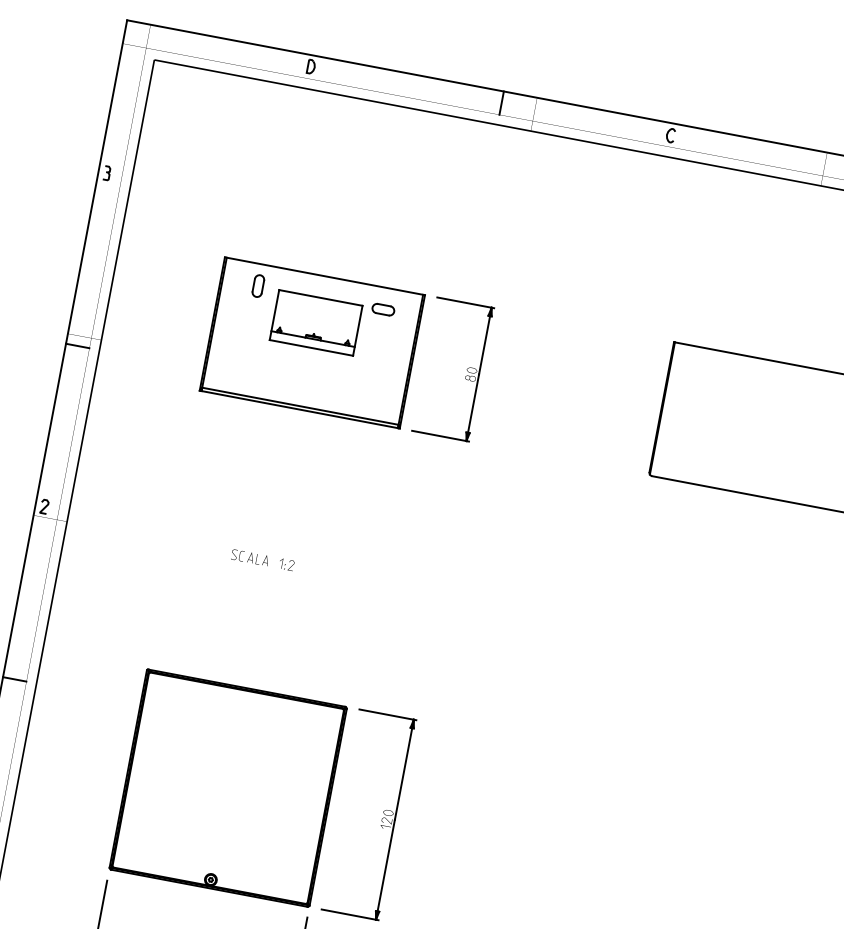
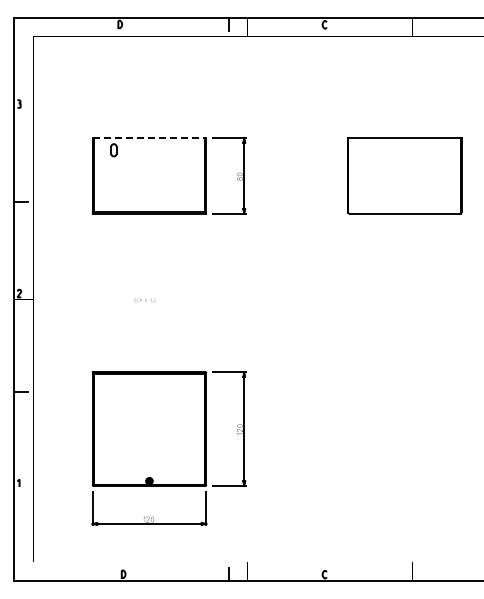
line: (325, 275) -> (149, 137), solid -> dashed
part: (332, 322) -> (158, 162), removed
part: (262, 560) -> (144, 300), size x0.6

